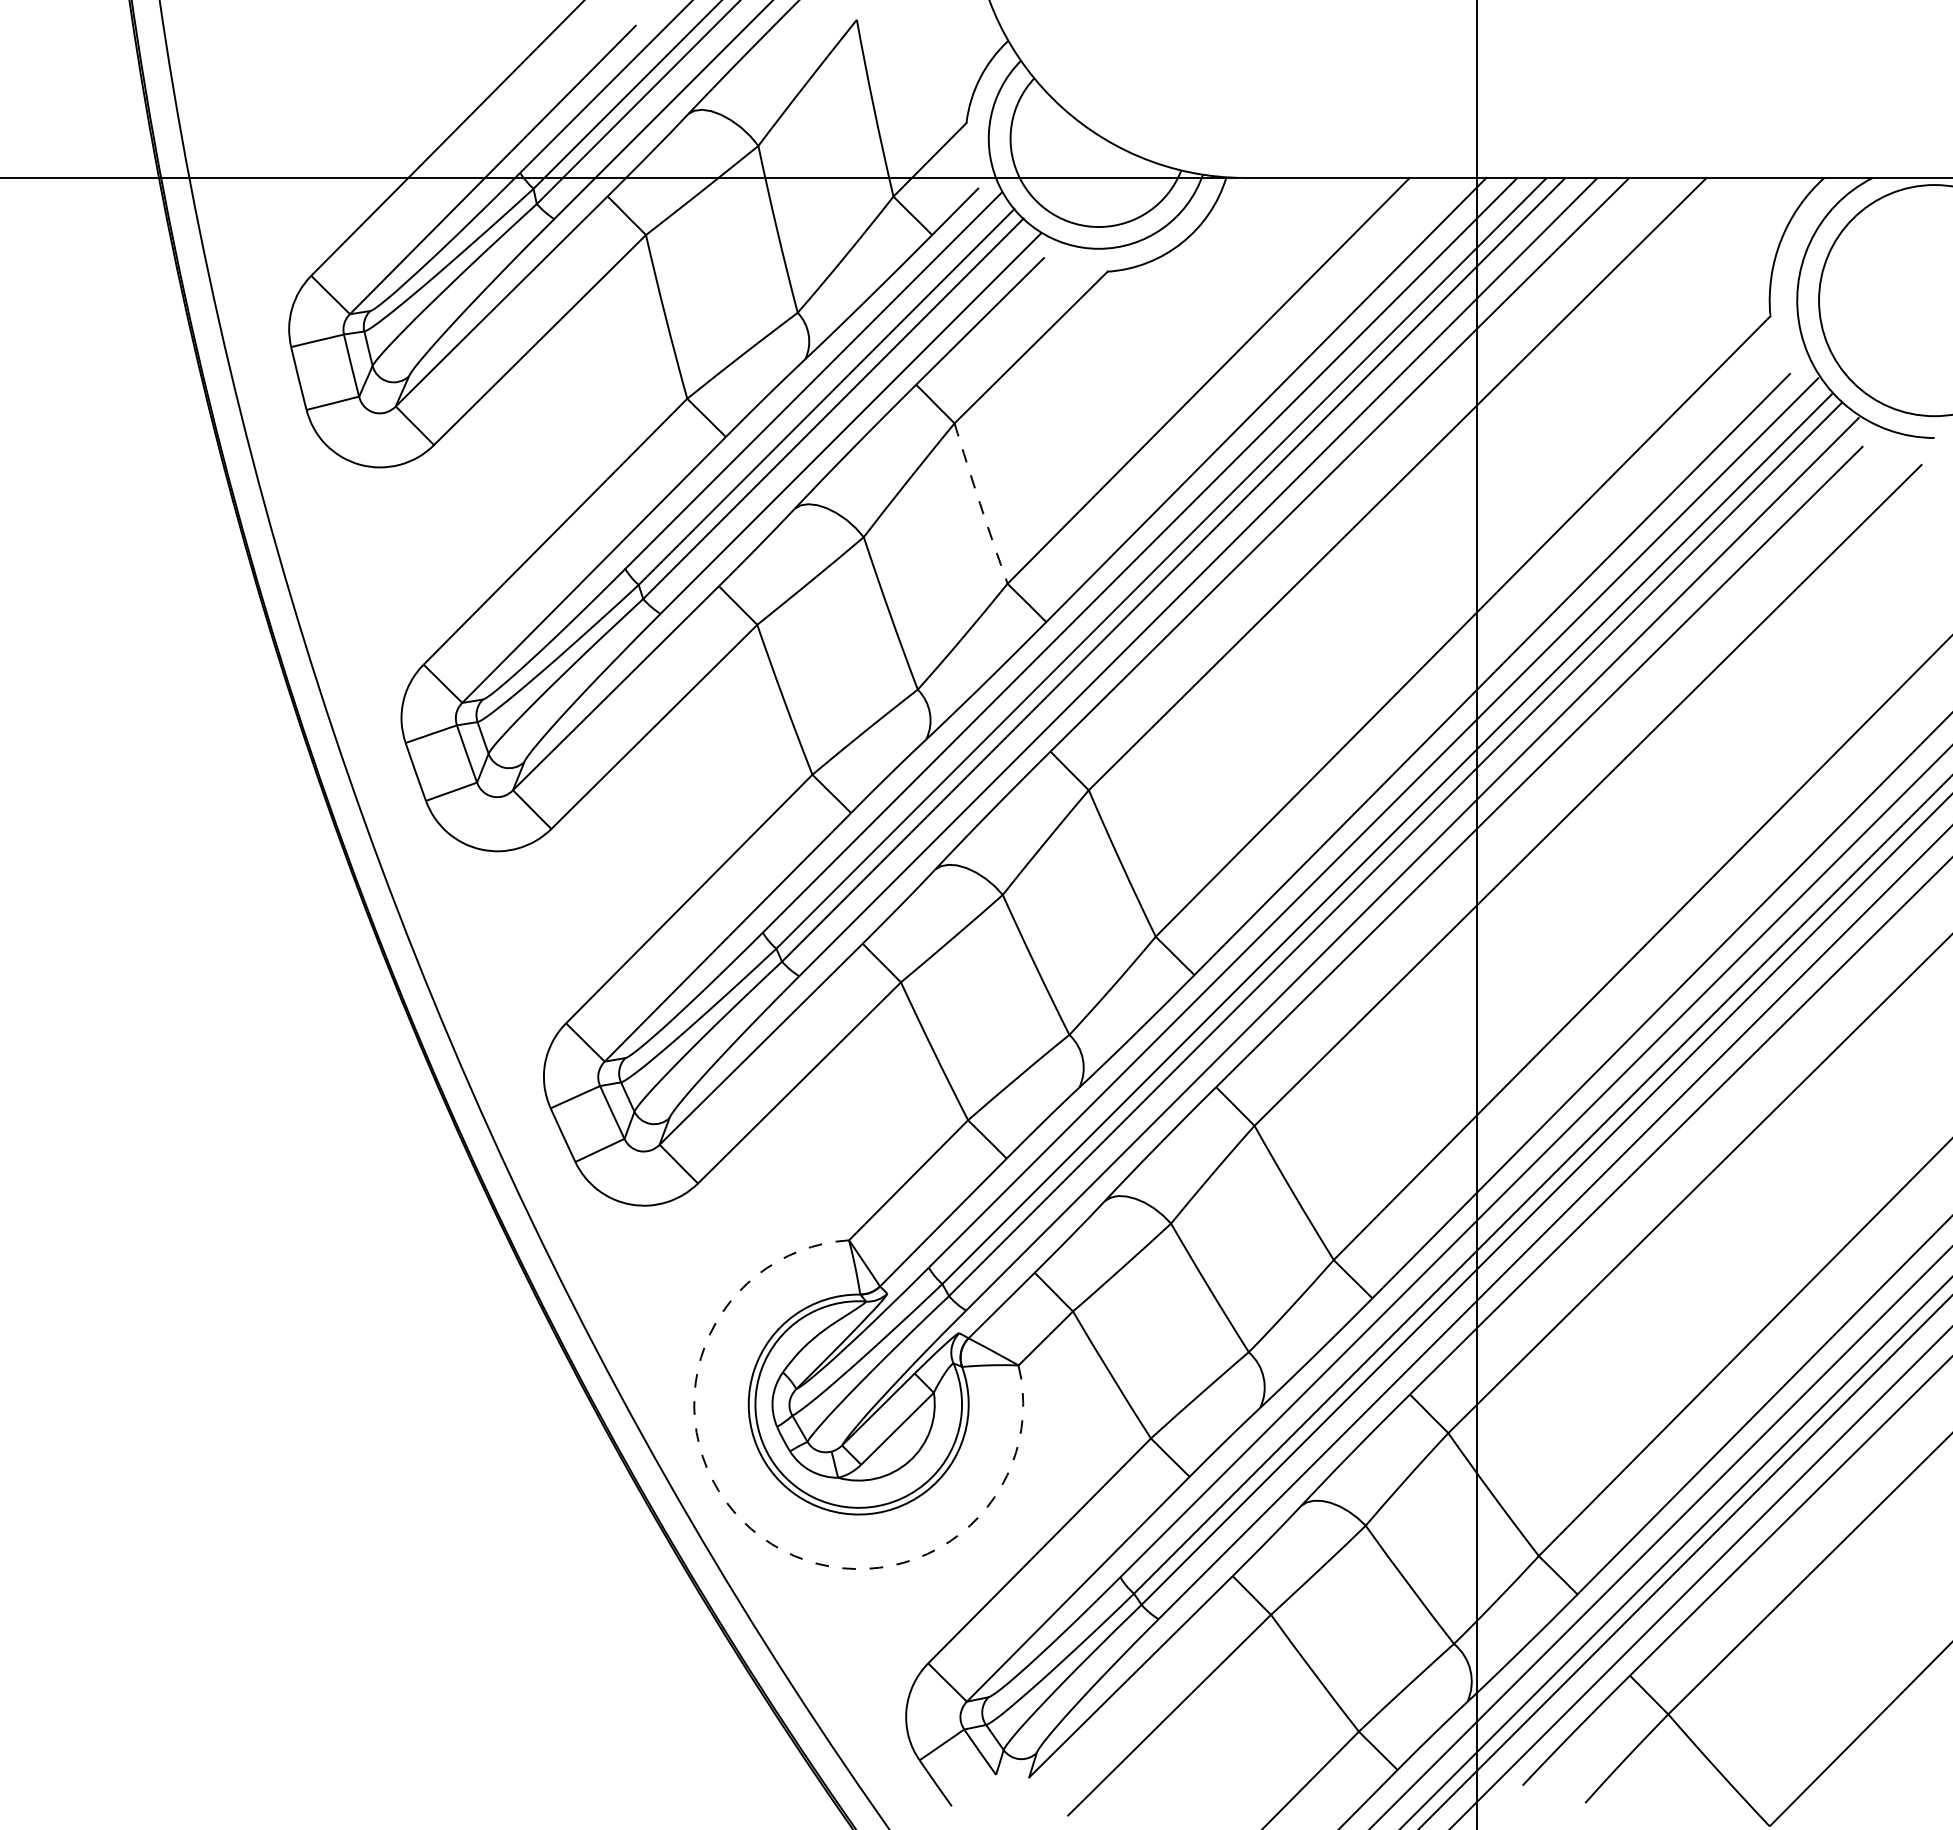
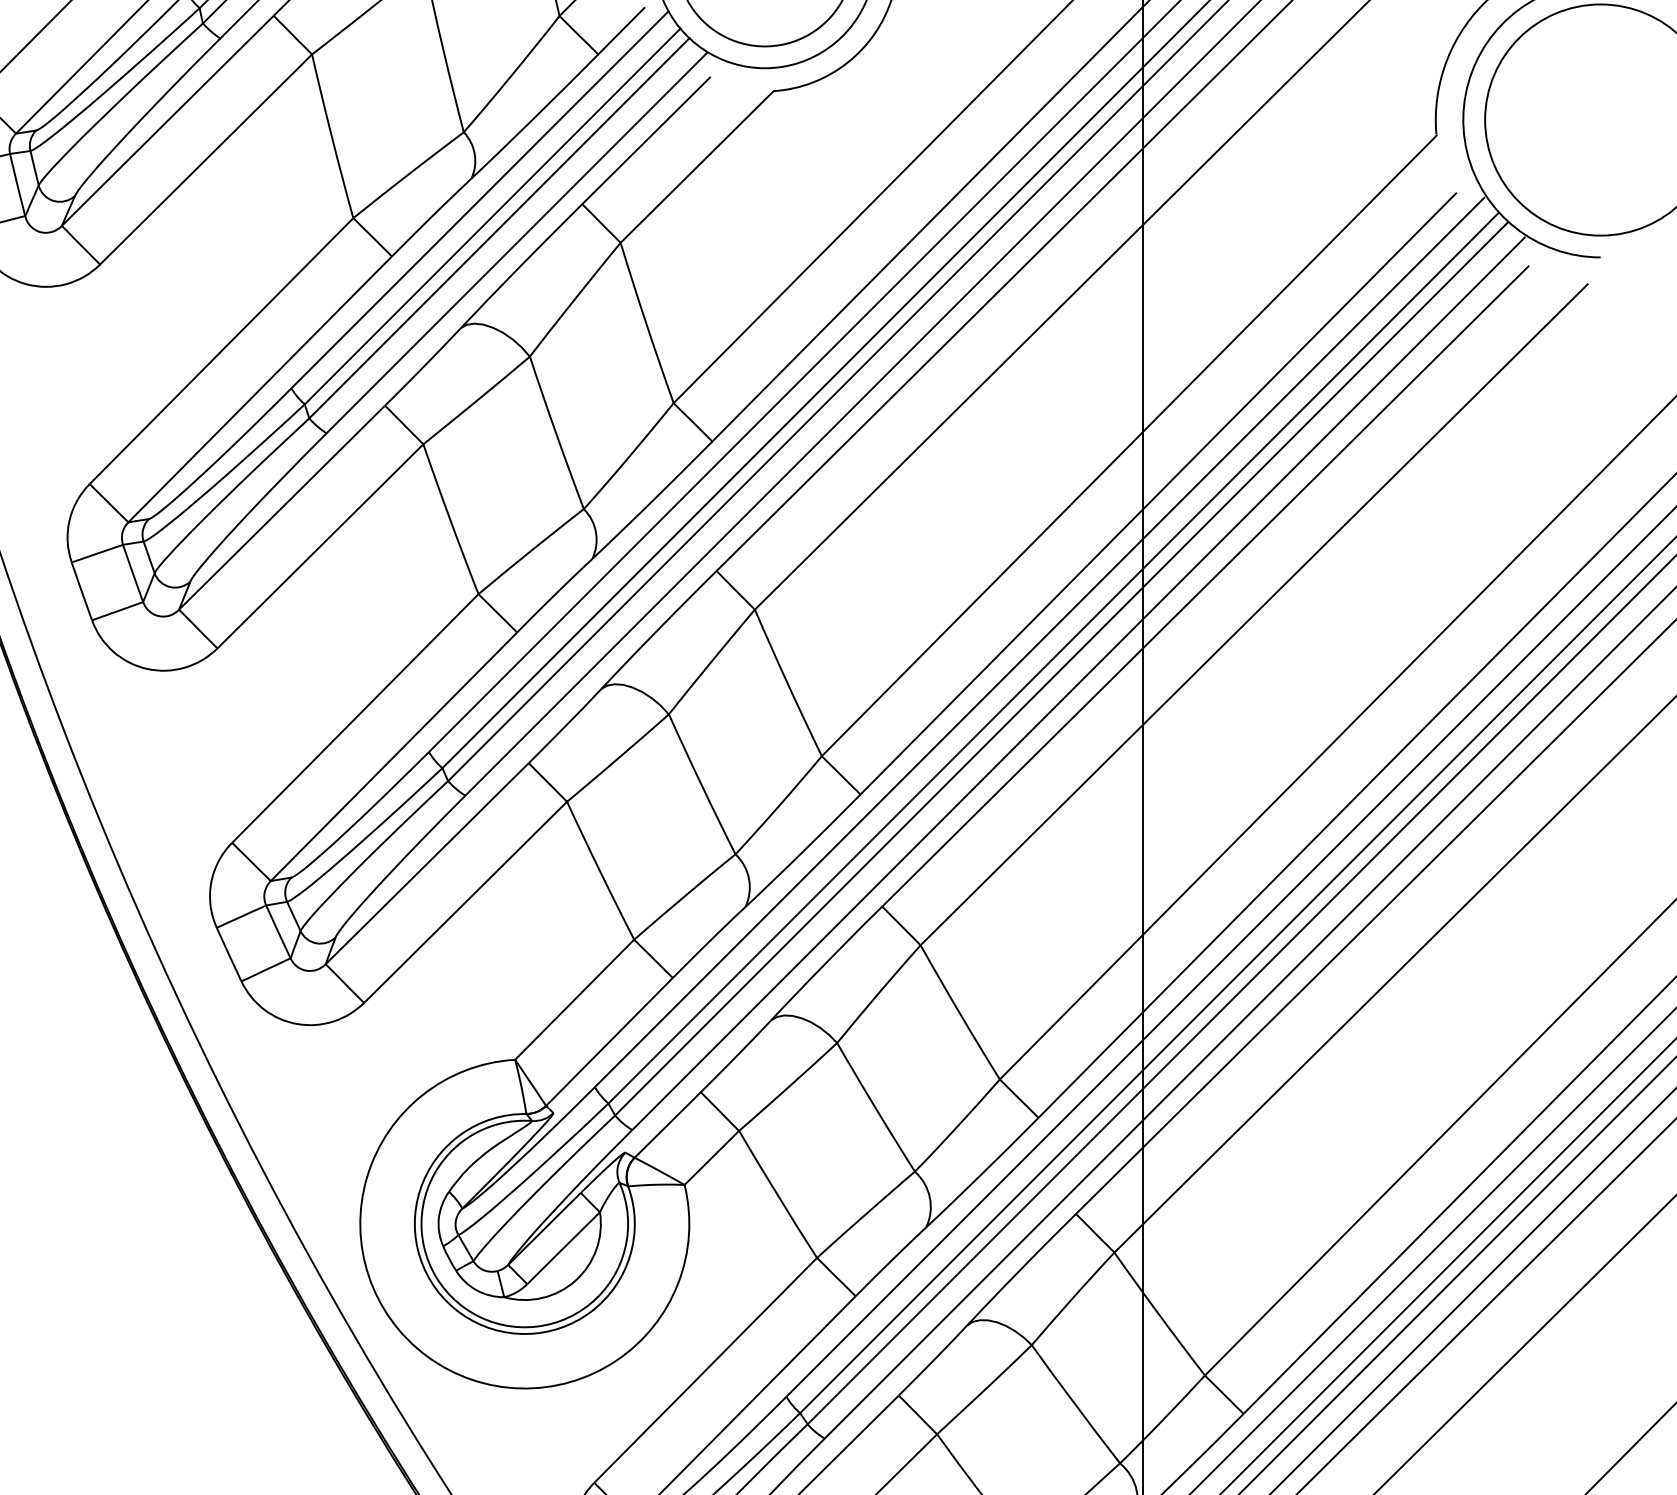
arc: (980, 503) -> (646, 322), dashed -> solid
arc: (761, 1536) -> (427, 1355), dashed -> solid

